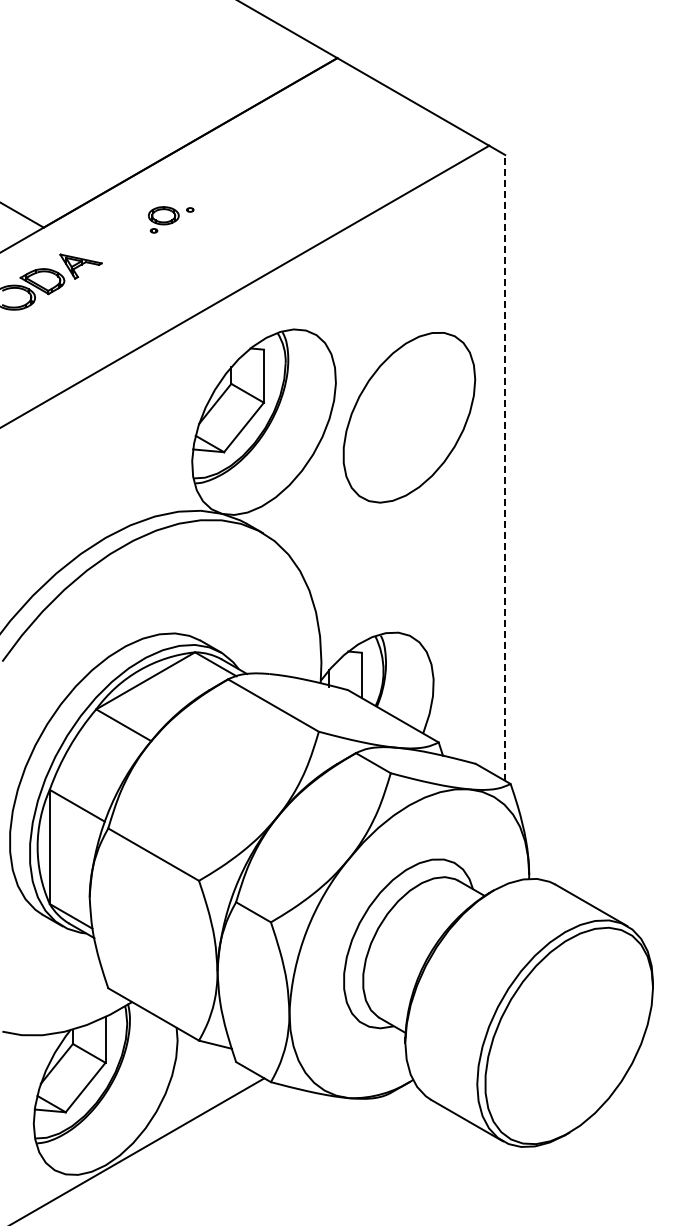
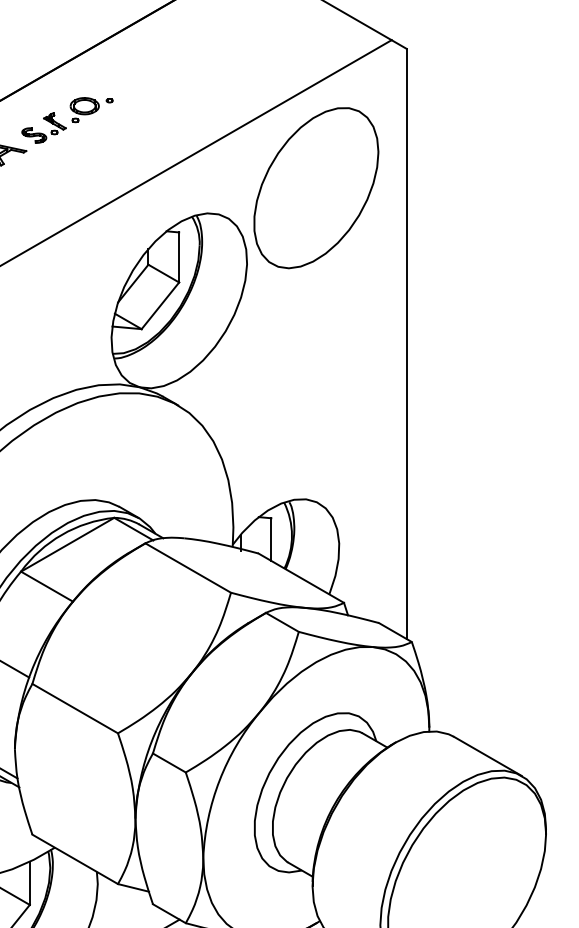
part: (119, 244) -> (42, 133), added
part: (409, 417) -> (316, 187), moved
line: (505, 467) -> (406, 343), dashed -> solid

